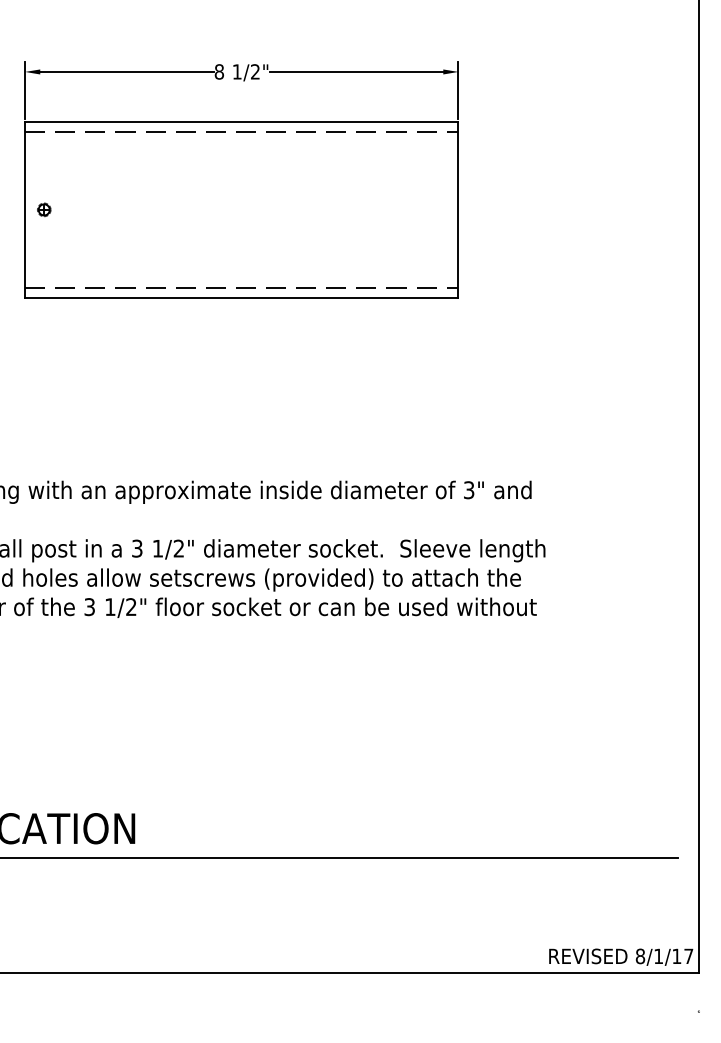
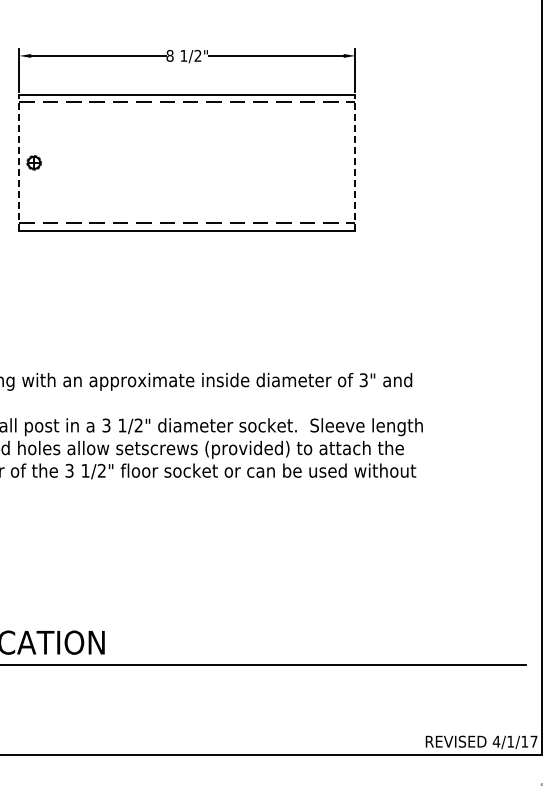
line: (25, 209) -> (19, 162), solid -> dashed
part: (44, 209) -> (34, 162), size x1.4
line: (458, 209) -> (355, 162), solid -> dashed
text: (640, 956) -> (496, 741), 8/1/17 -> 4/1/17

